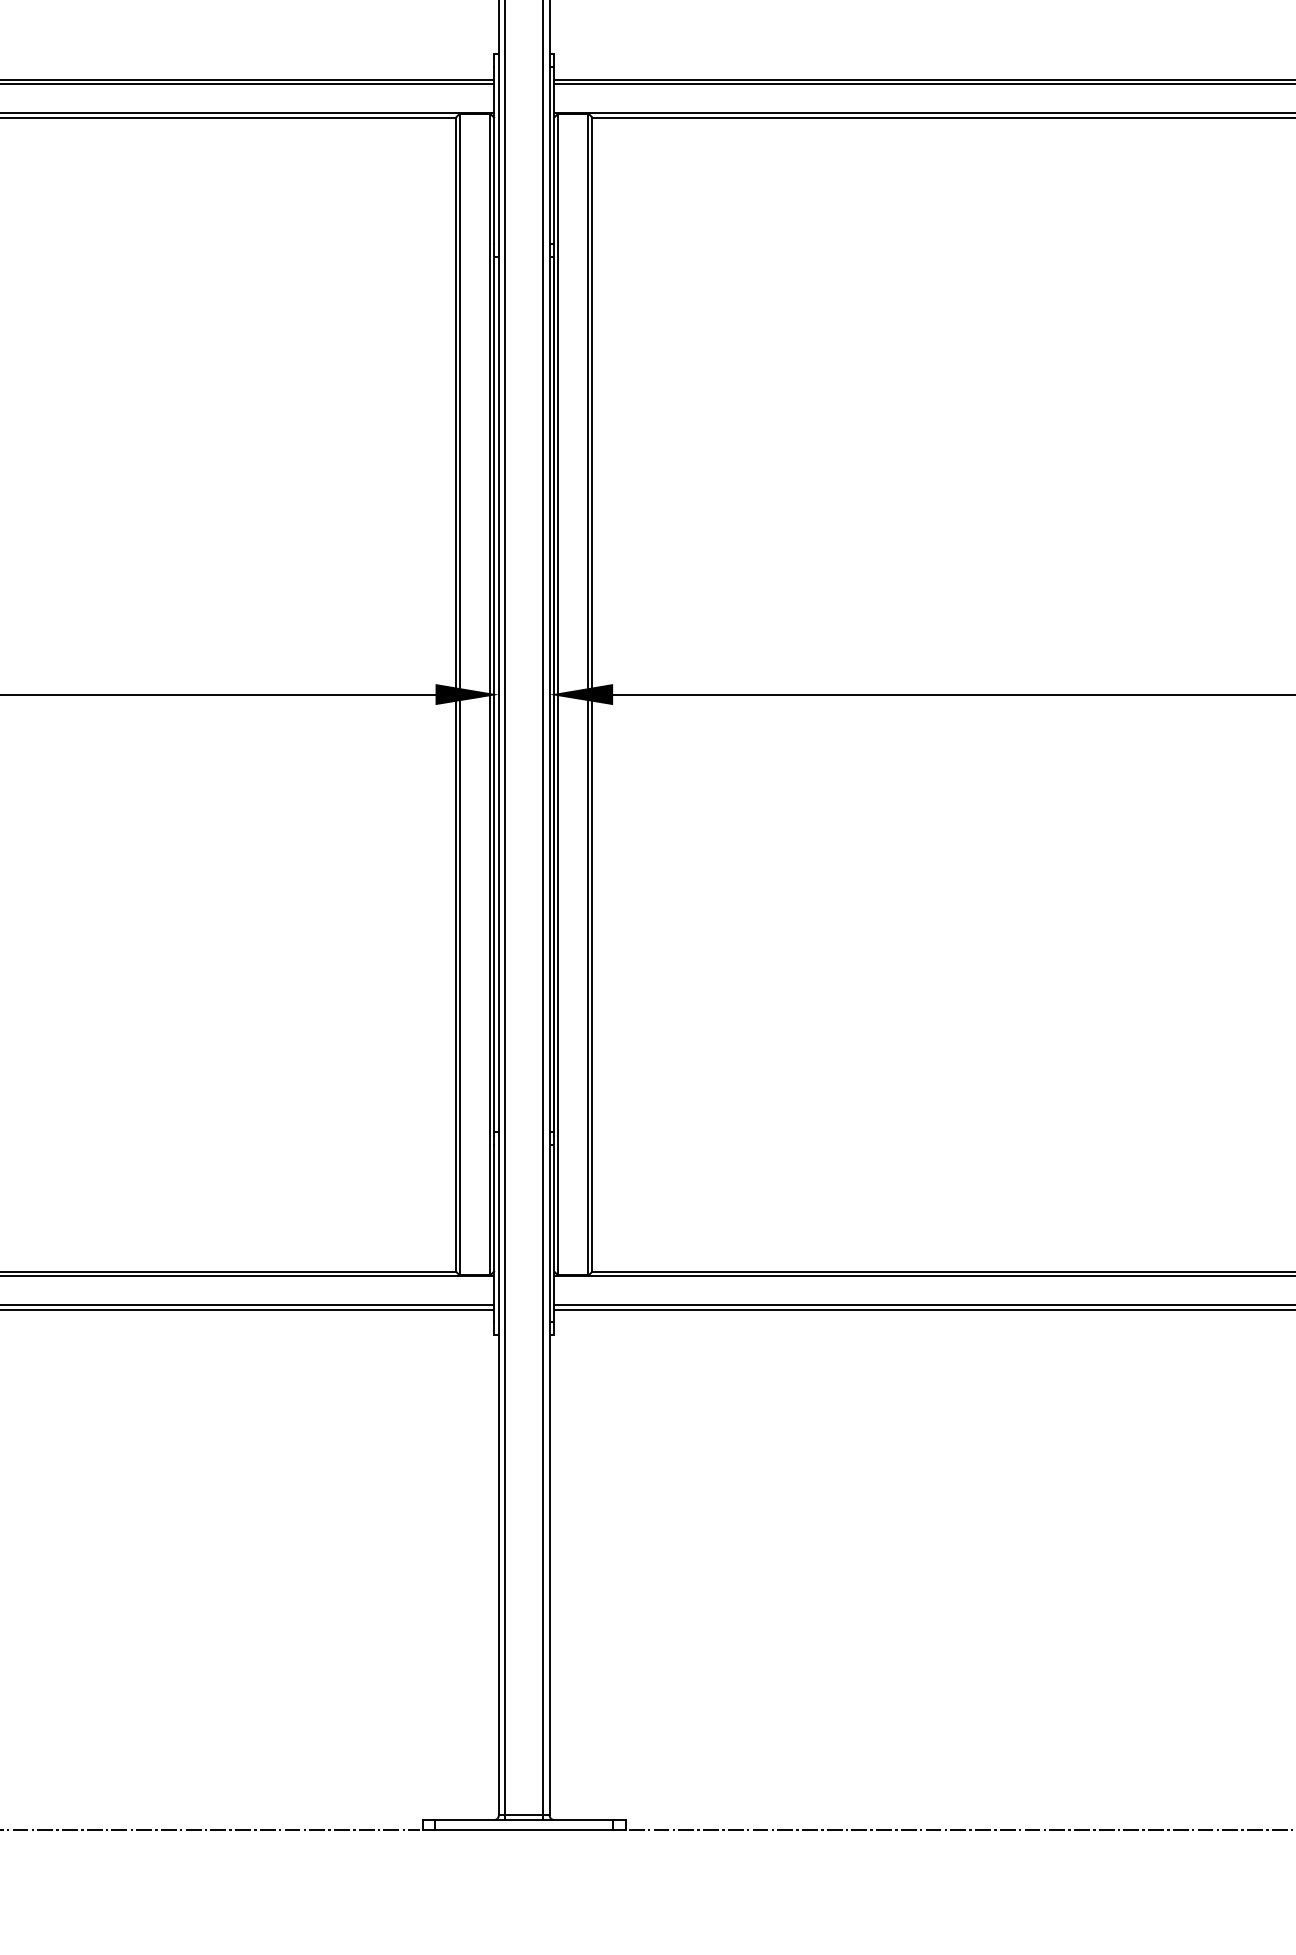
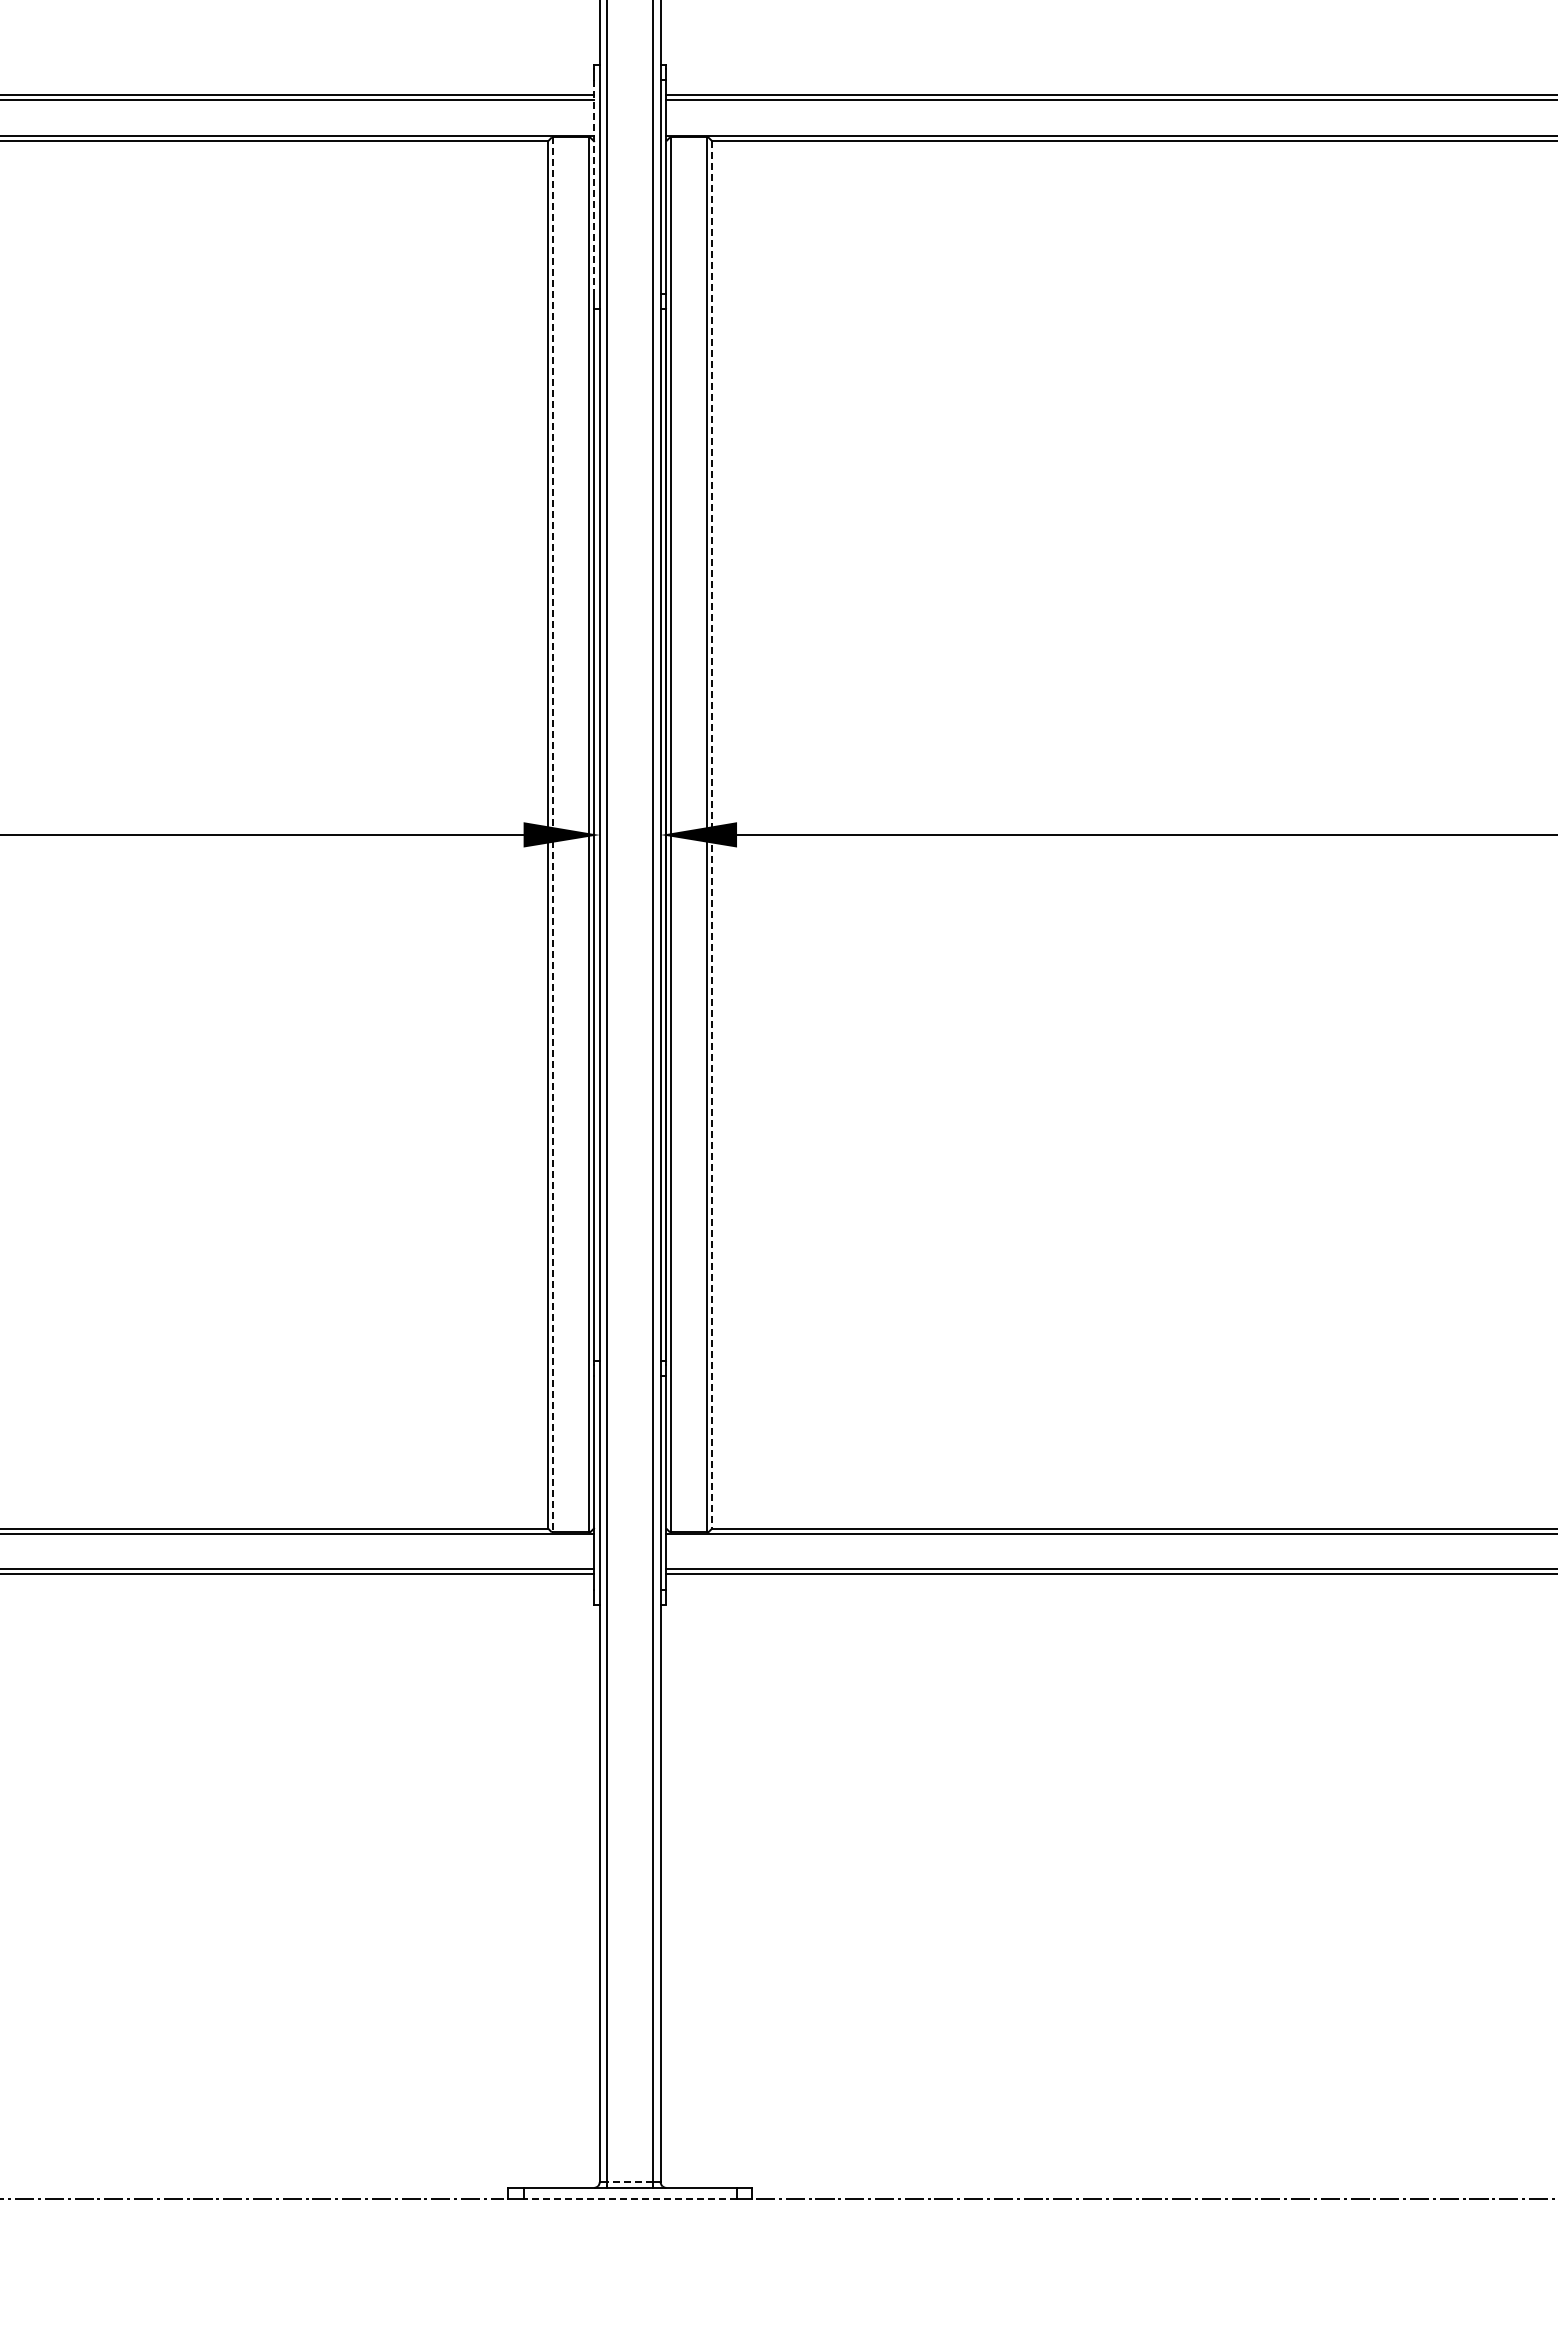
line: (494, 155) -> (594, 186), solid -> dashed
line: (592, 694) -> (712, 834), solid -> dashed
line: (460, 695) -> (553, 835), solid -> dashed
line: (524, 1815) -> (630, 2182), solid -> dashed
line: (524, 1829) -> (630, 2199), solid -> dashed

